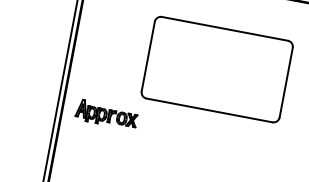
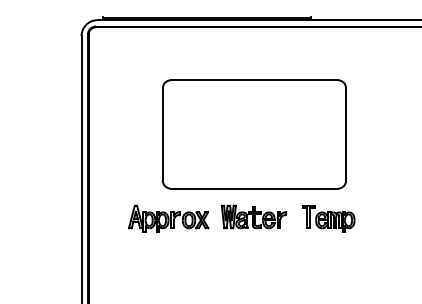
part: (217, 69) -> (254, 134), moved
part: (106, 114) -> (168, 218), moved
part: (187, 127) -> (253, 216), added
part: (243, 140) -> (328, 218), added

